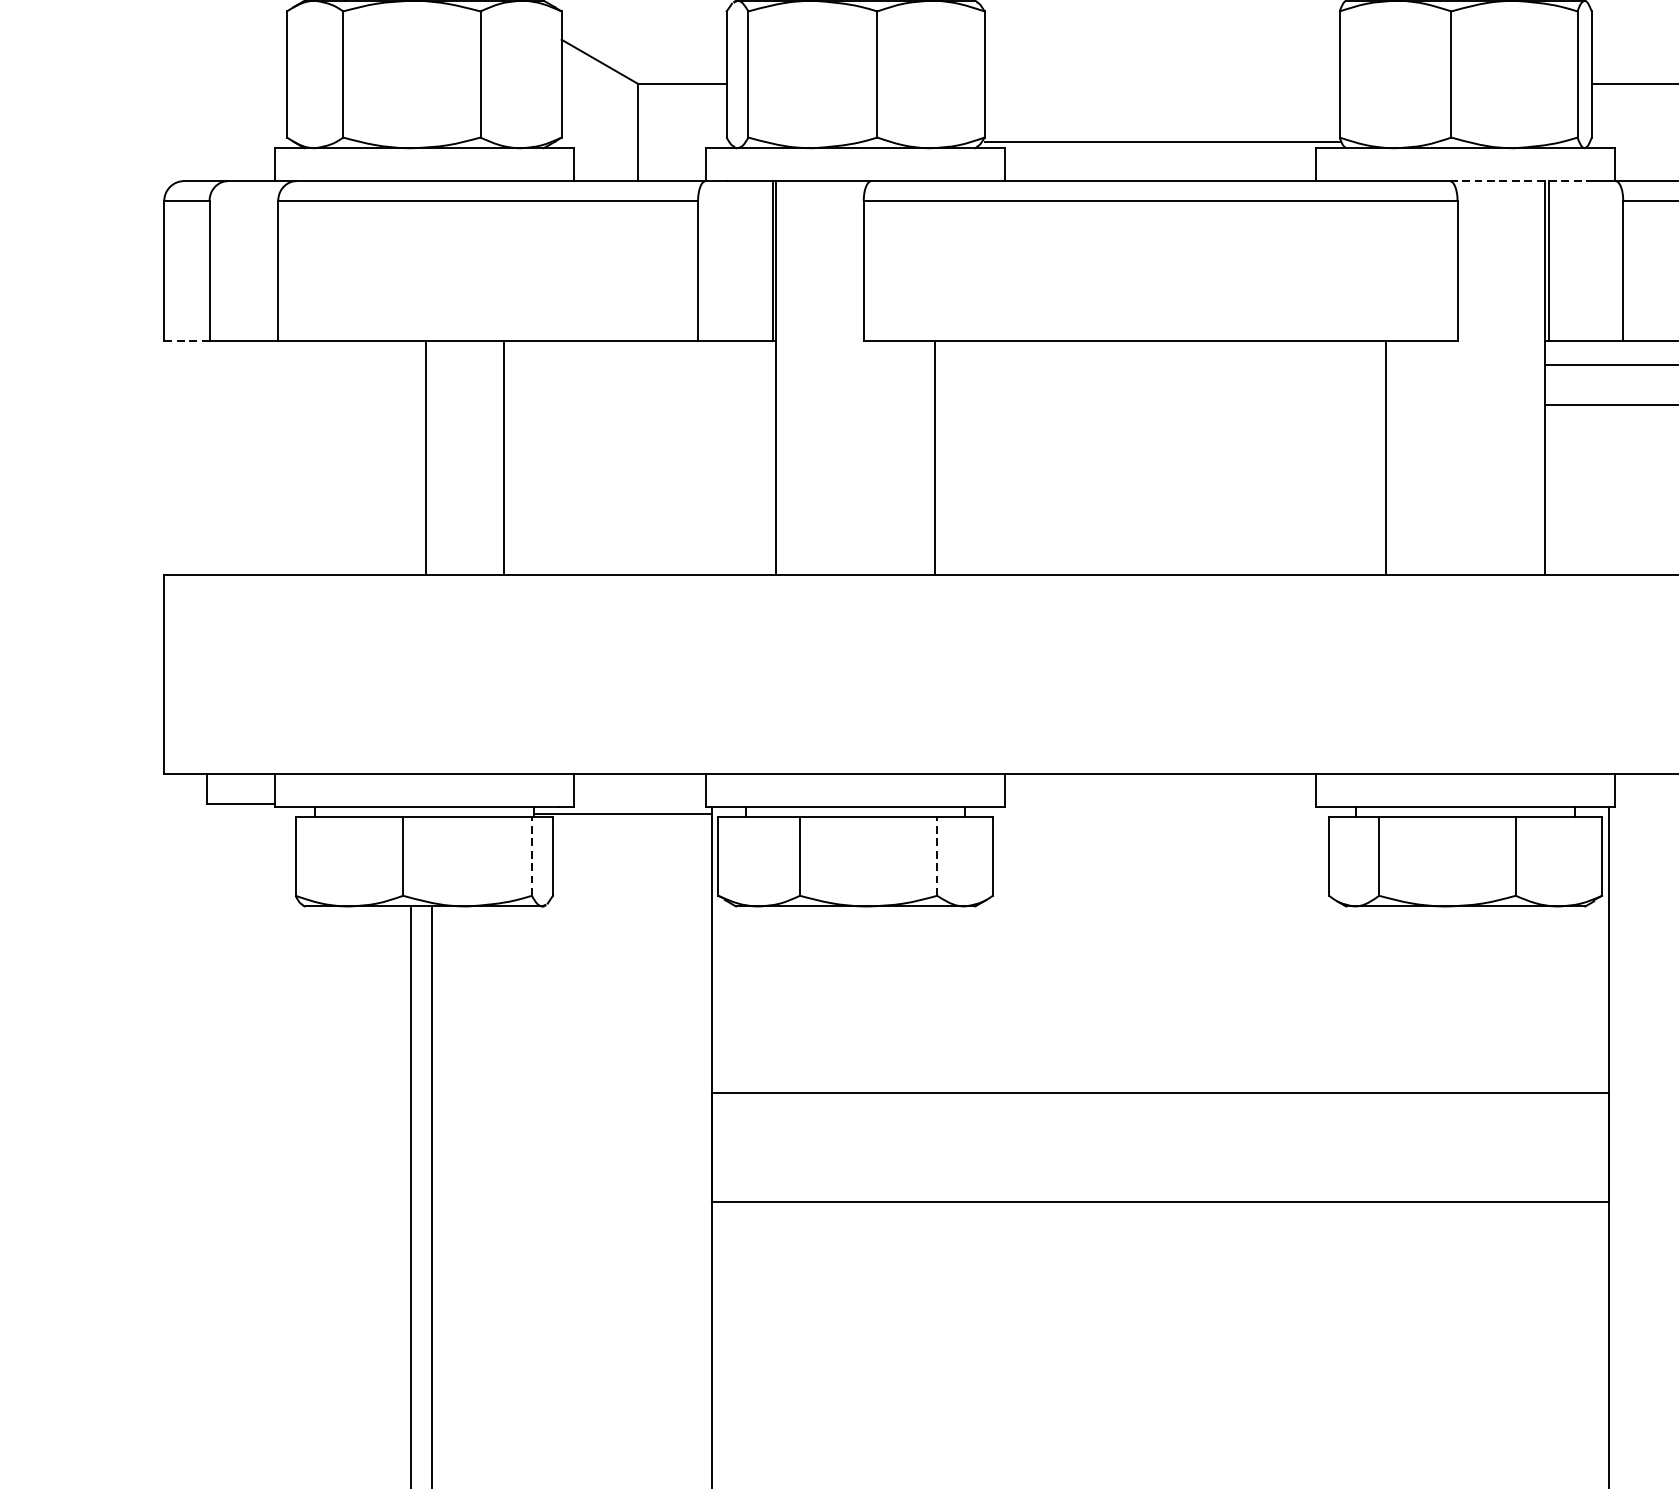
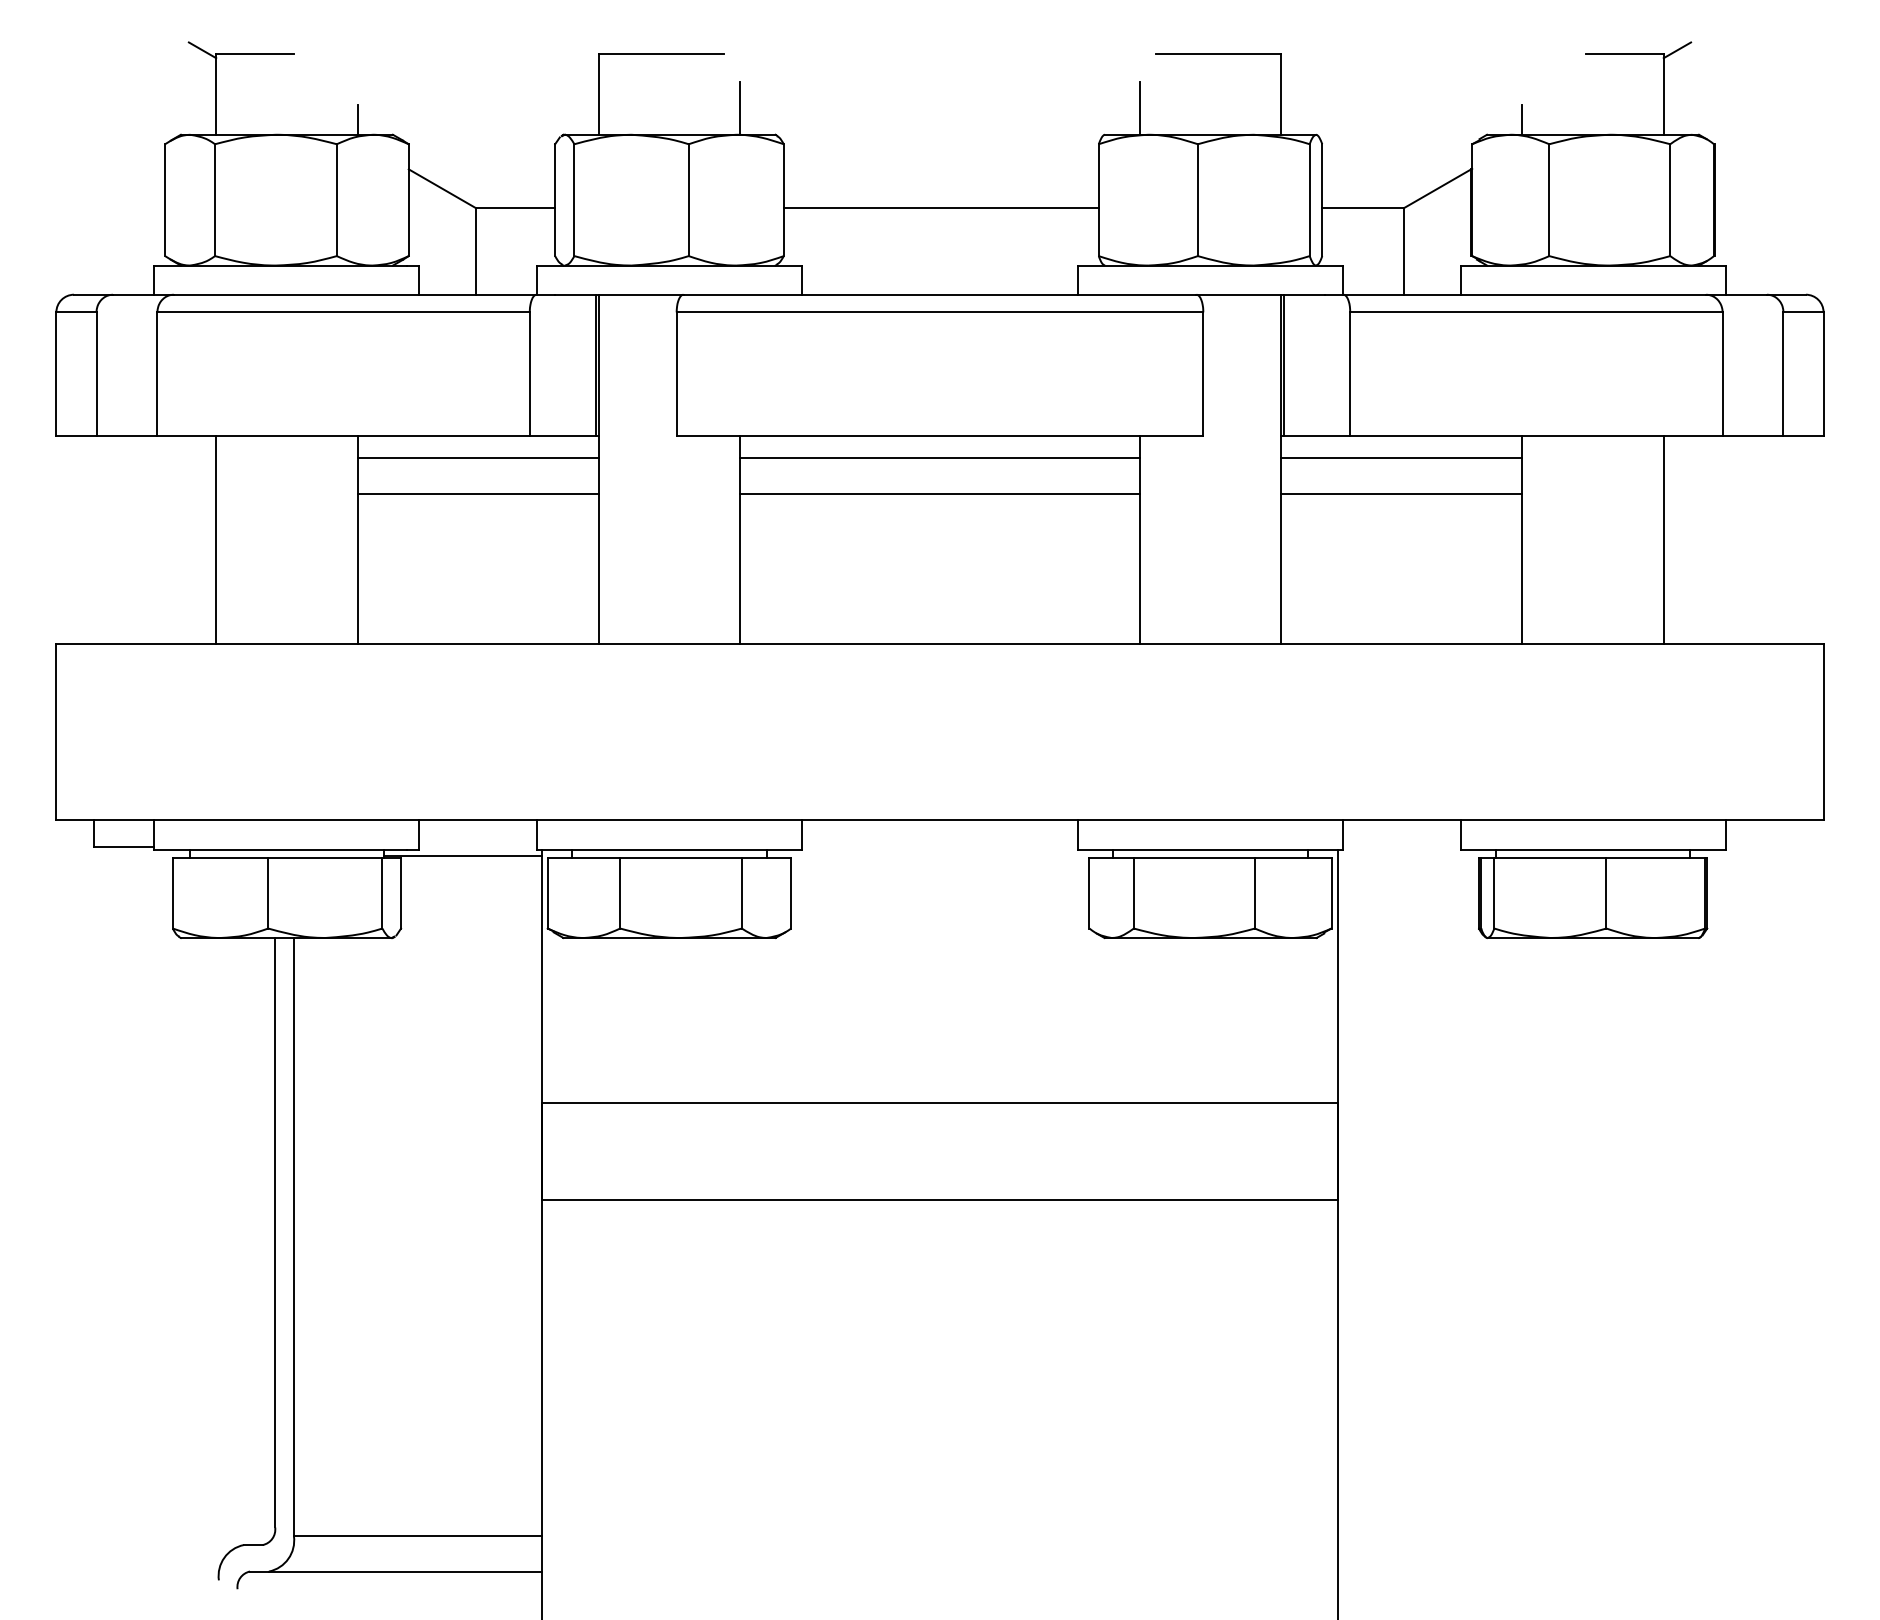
line: (1161, 142) -> (940, 208), moved
line: (1522, 180) -> (1260, 294), dashed -> solid
line: (185, 340) -> (75, 436), dashed -> solid
line: (639, 365) -> (477, 458), added
line: (1160, 365) -> (939, 458), added
line: (639, 405) -> (477, 493), added
line: (1160, 405) -> (939, 493), added
line: (426, 457) -> (216, 539), moved
line: (532, 856) -> (382, 893), dashed -> solid
line: (936, 856) -> (741, 893), dashed -> solid

